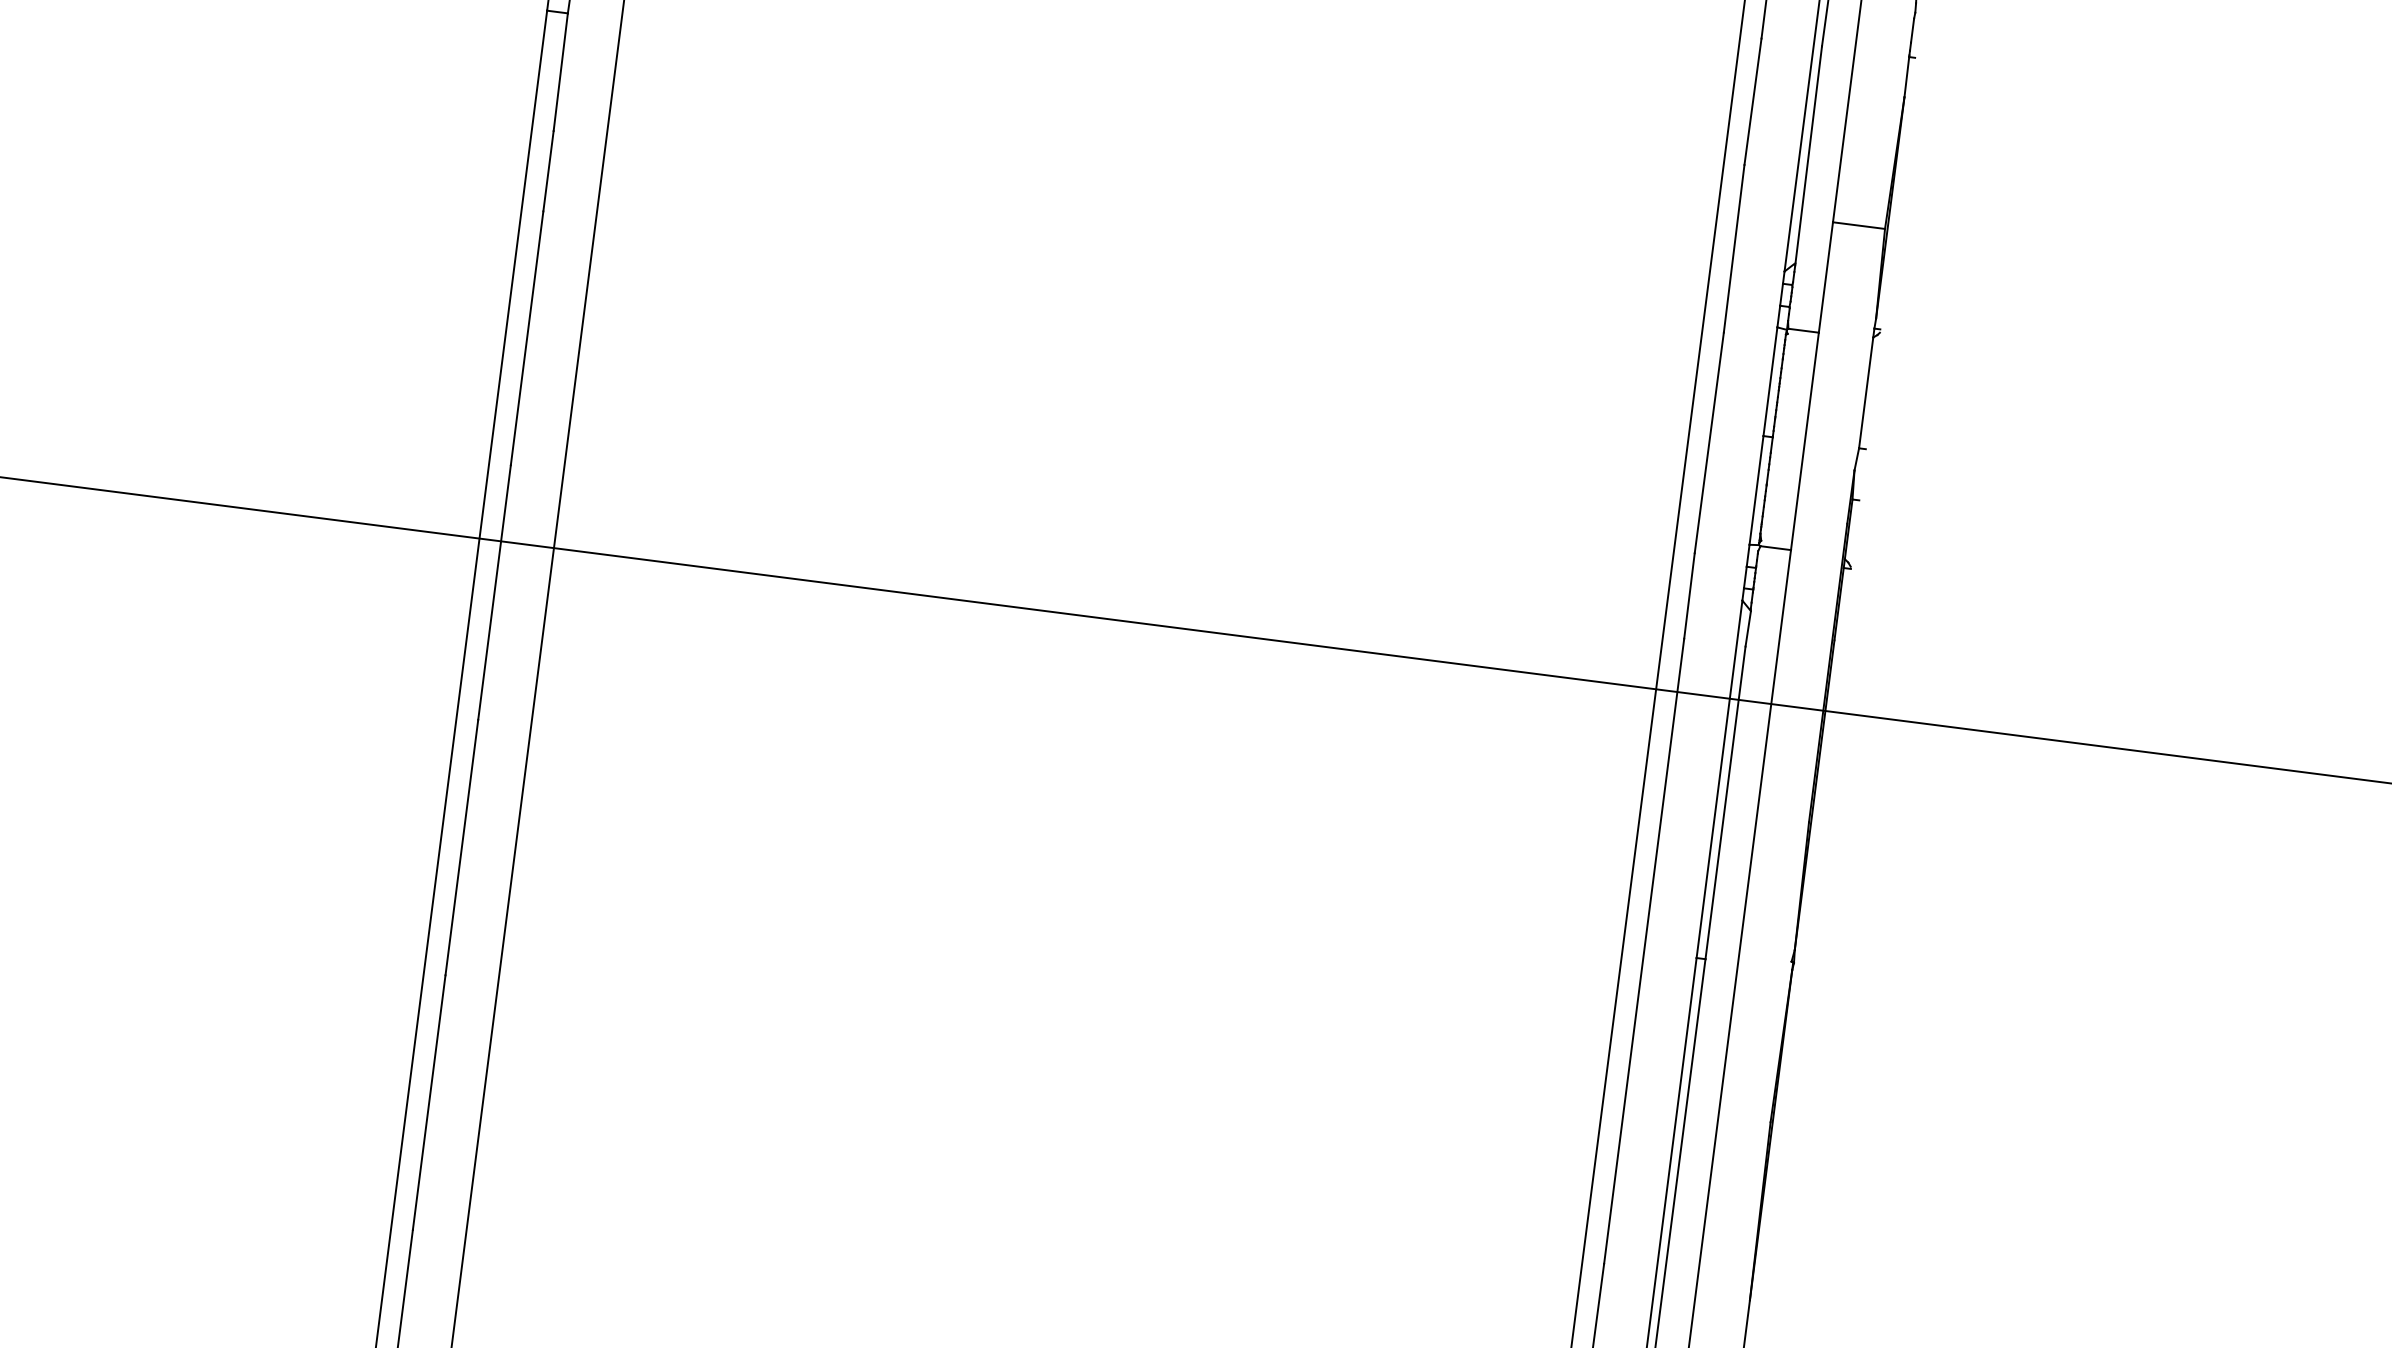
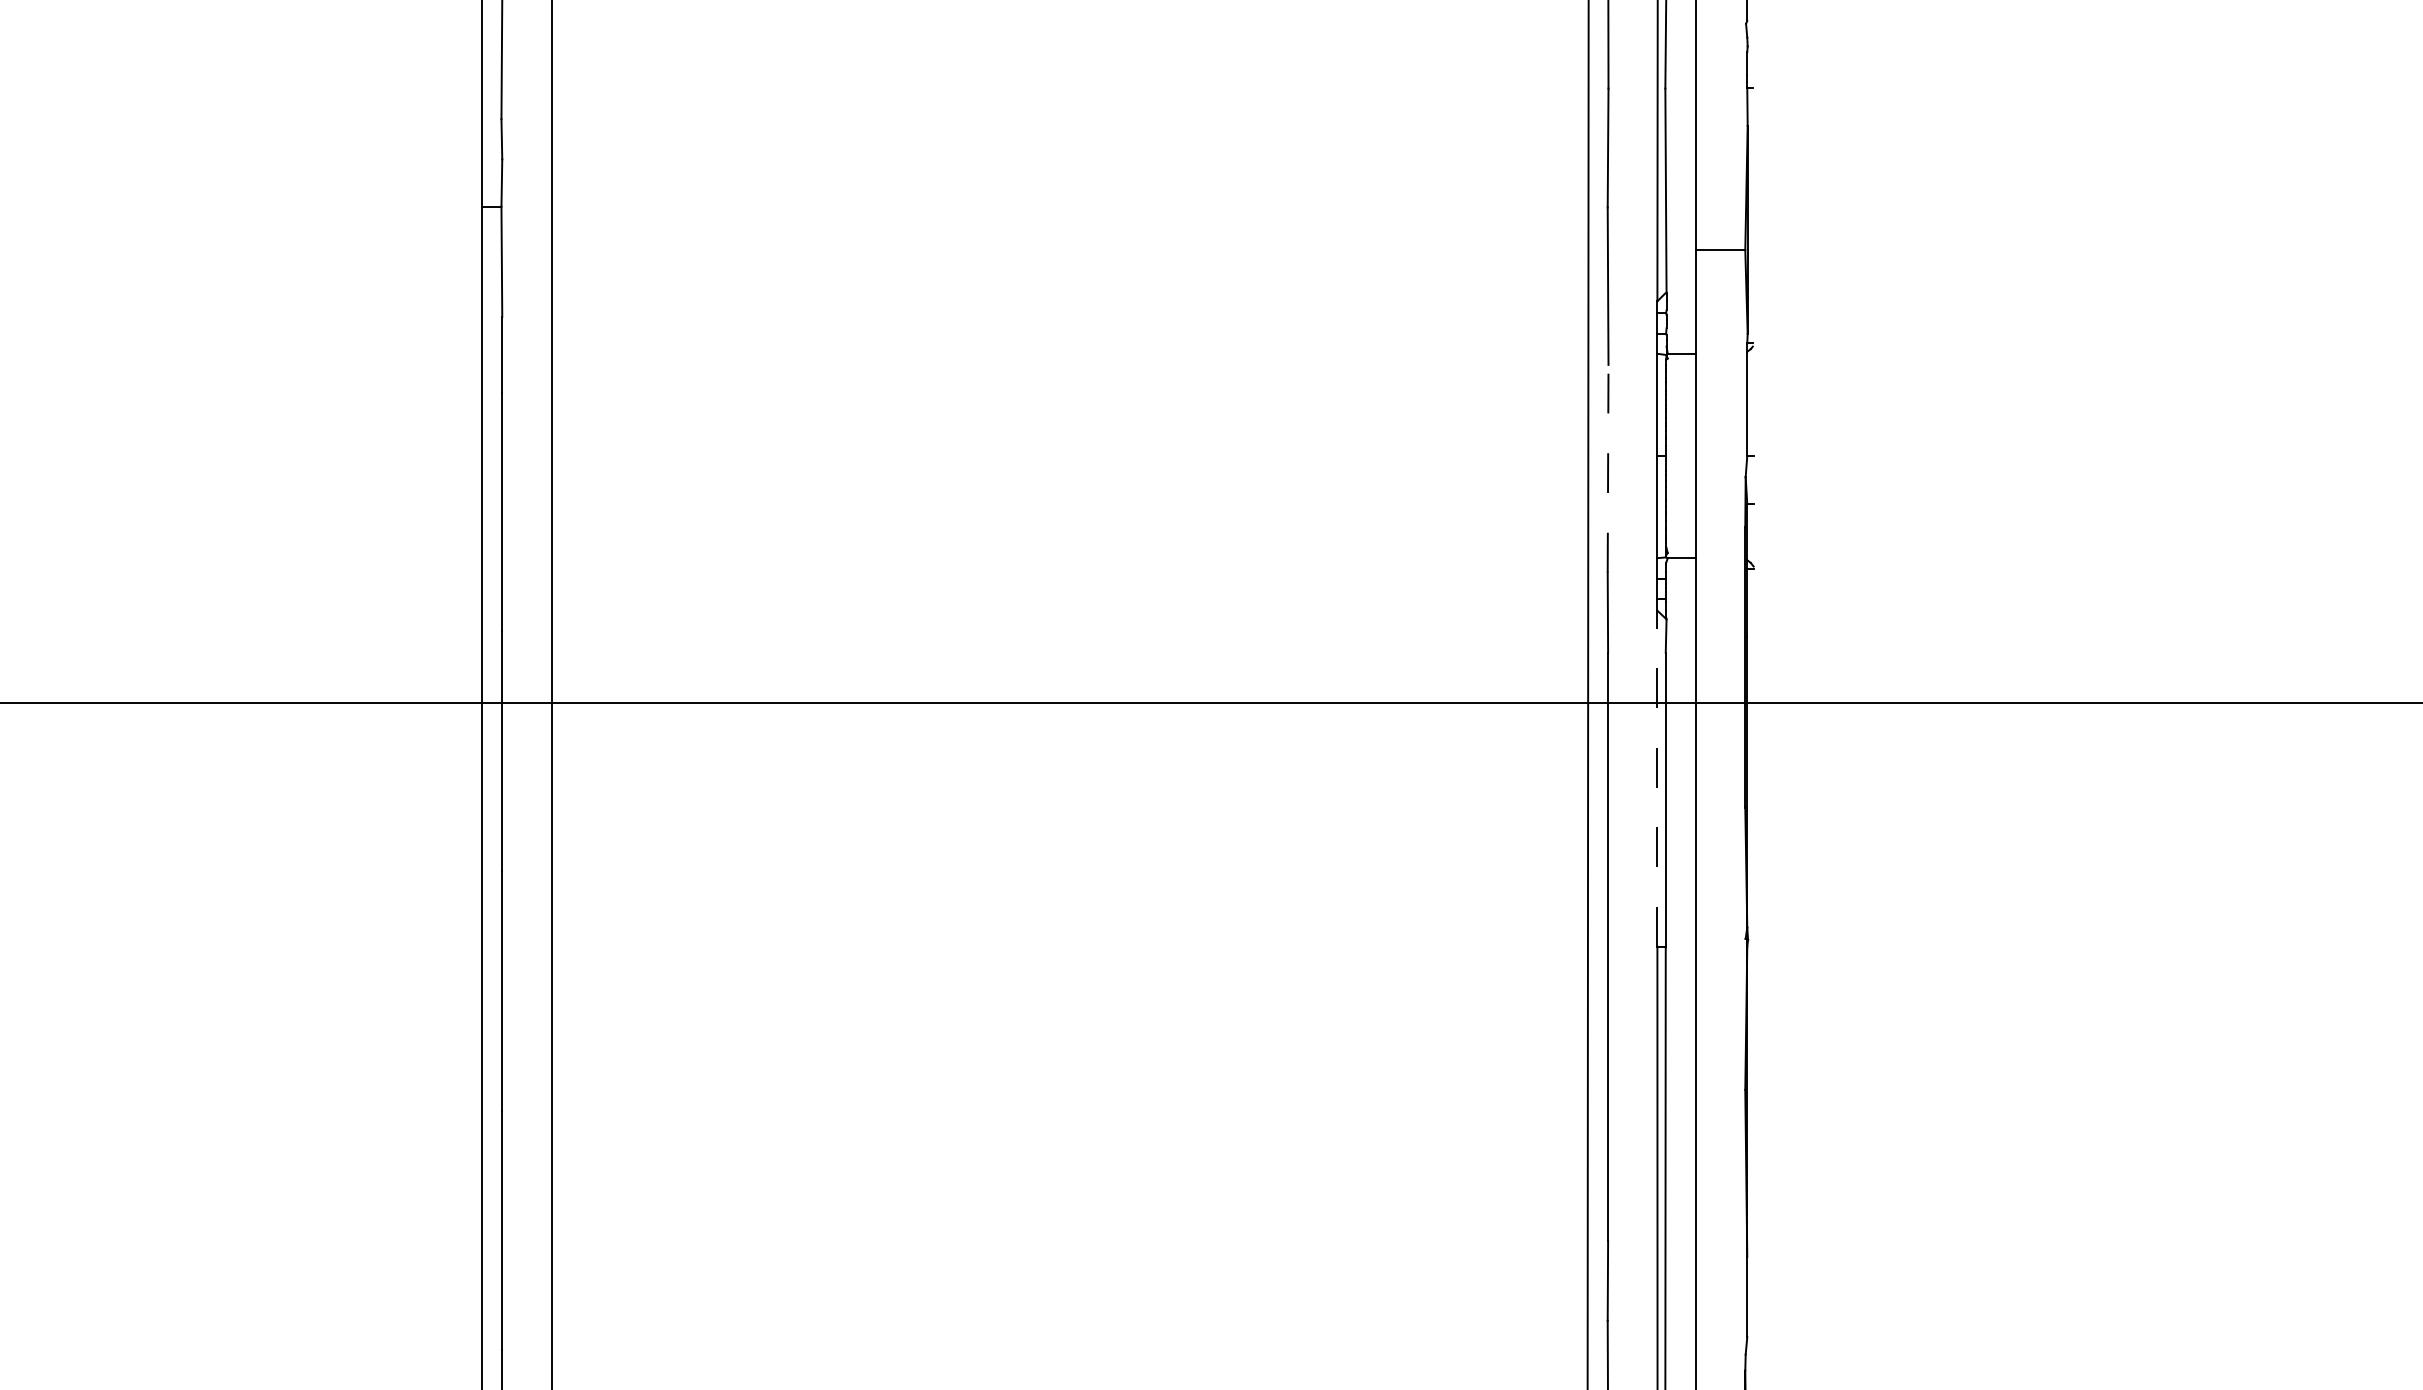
line: (1709, 442) -> (1608, 468), solid -> dashed
line: (1719, 779) -> (1657, 778), solid -> dashed

